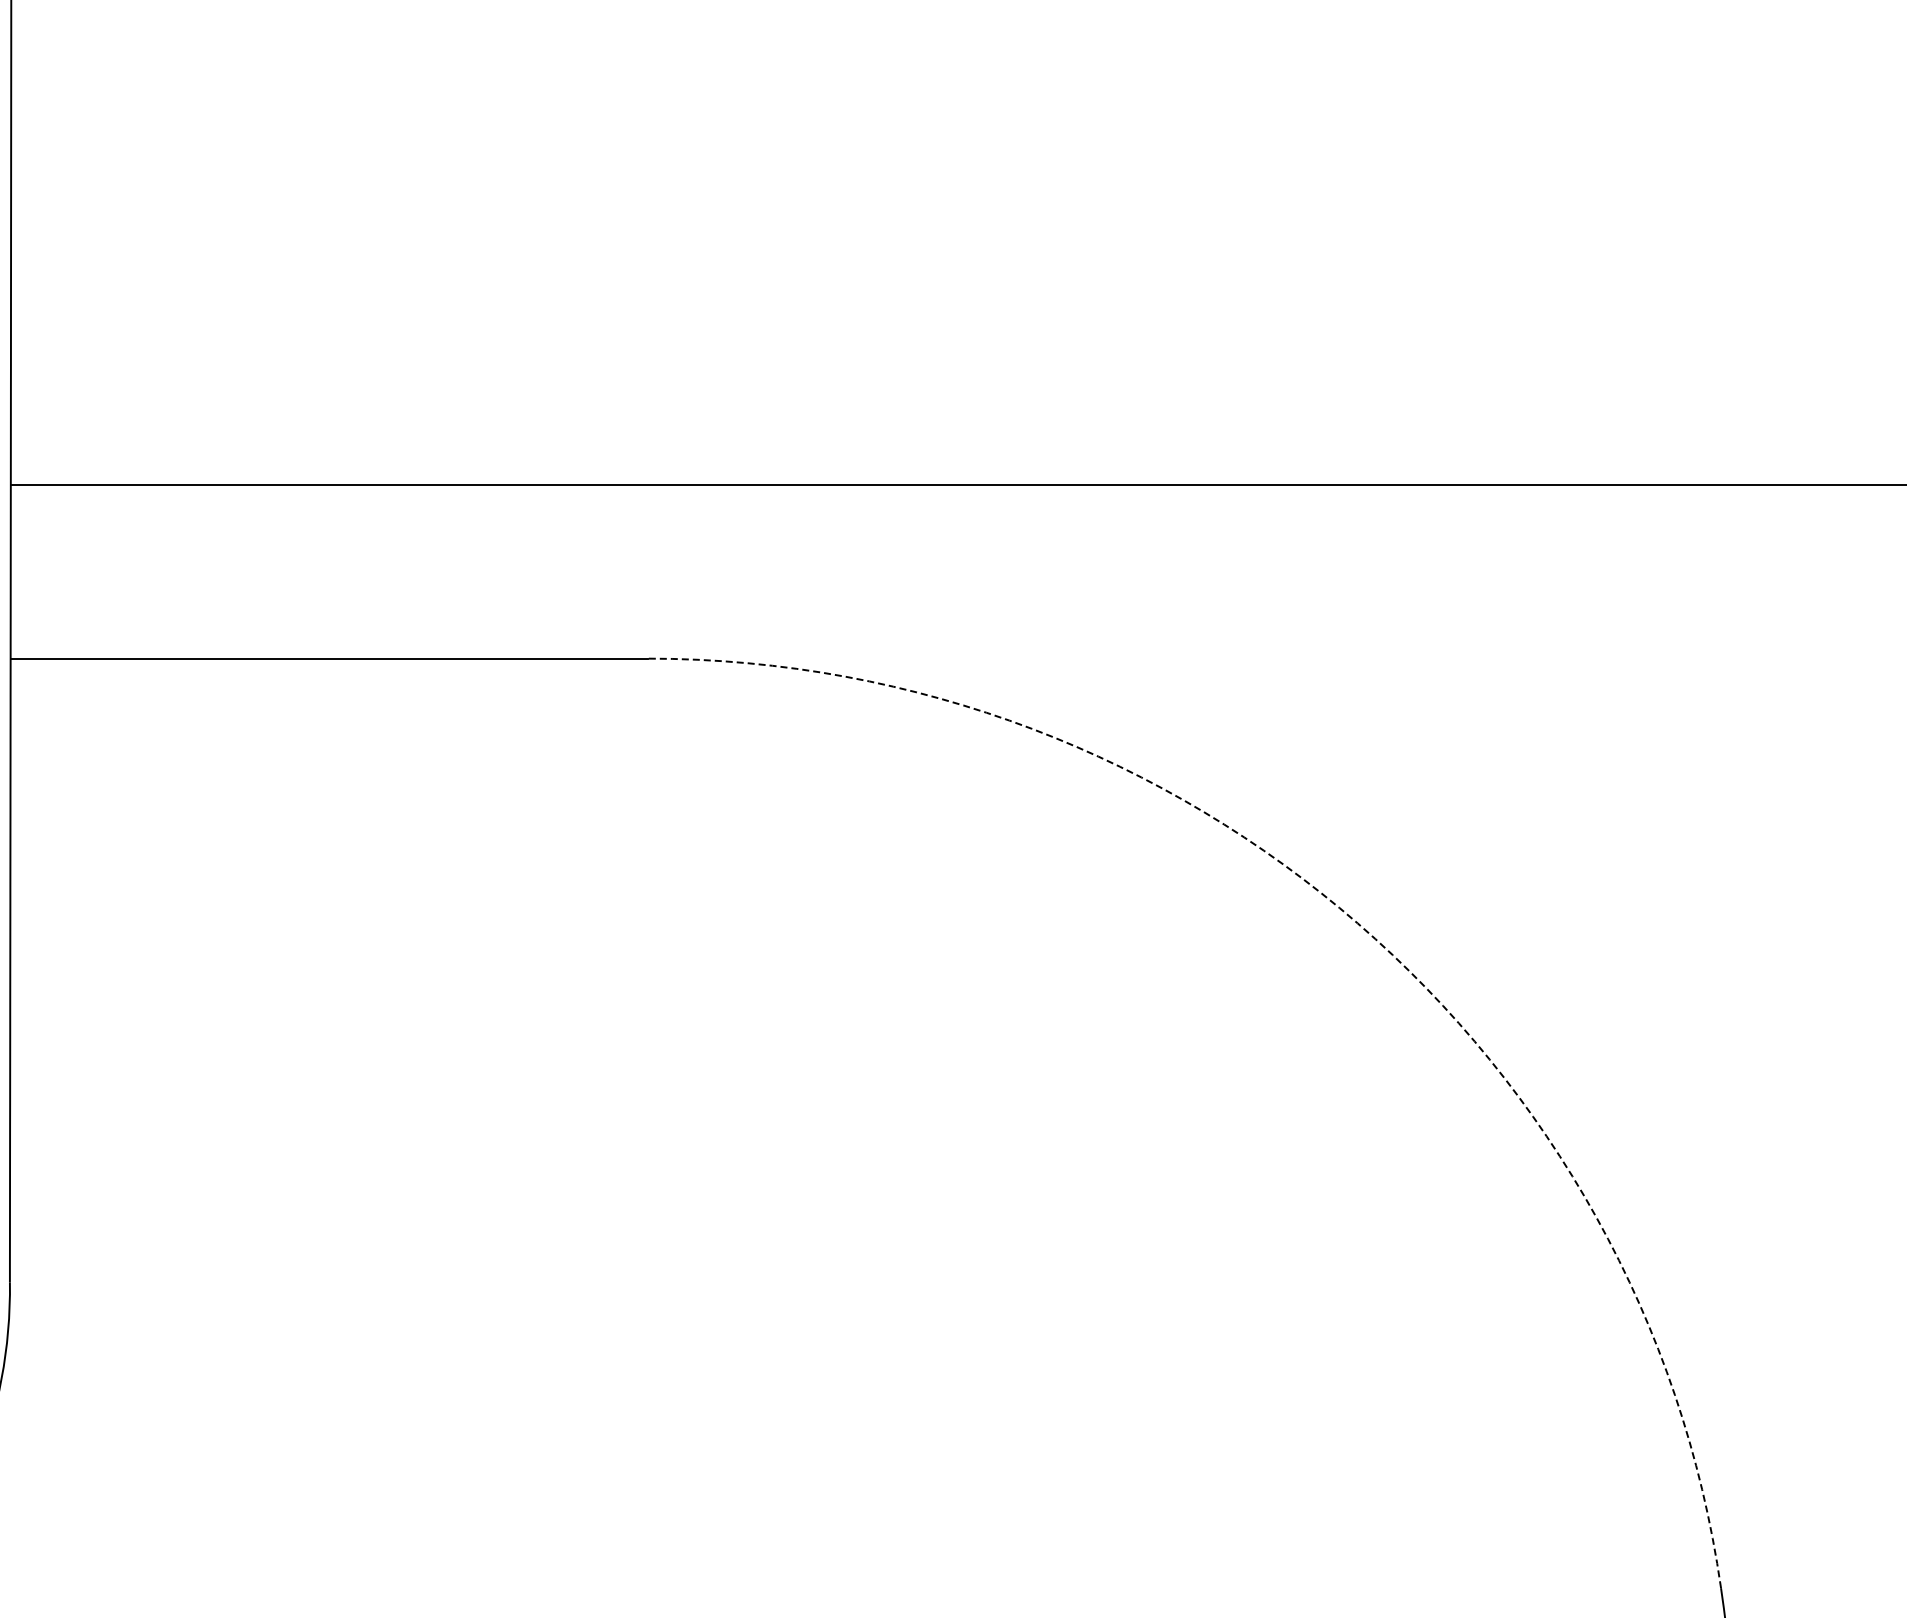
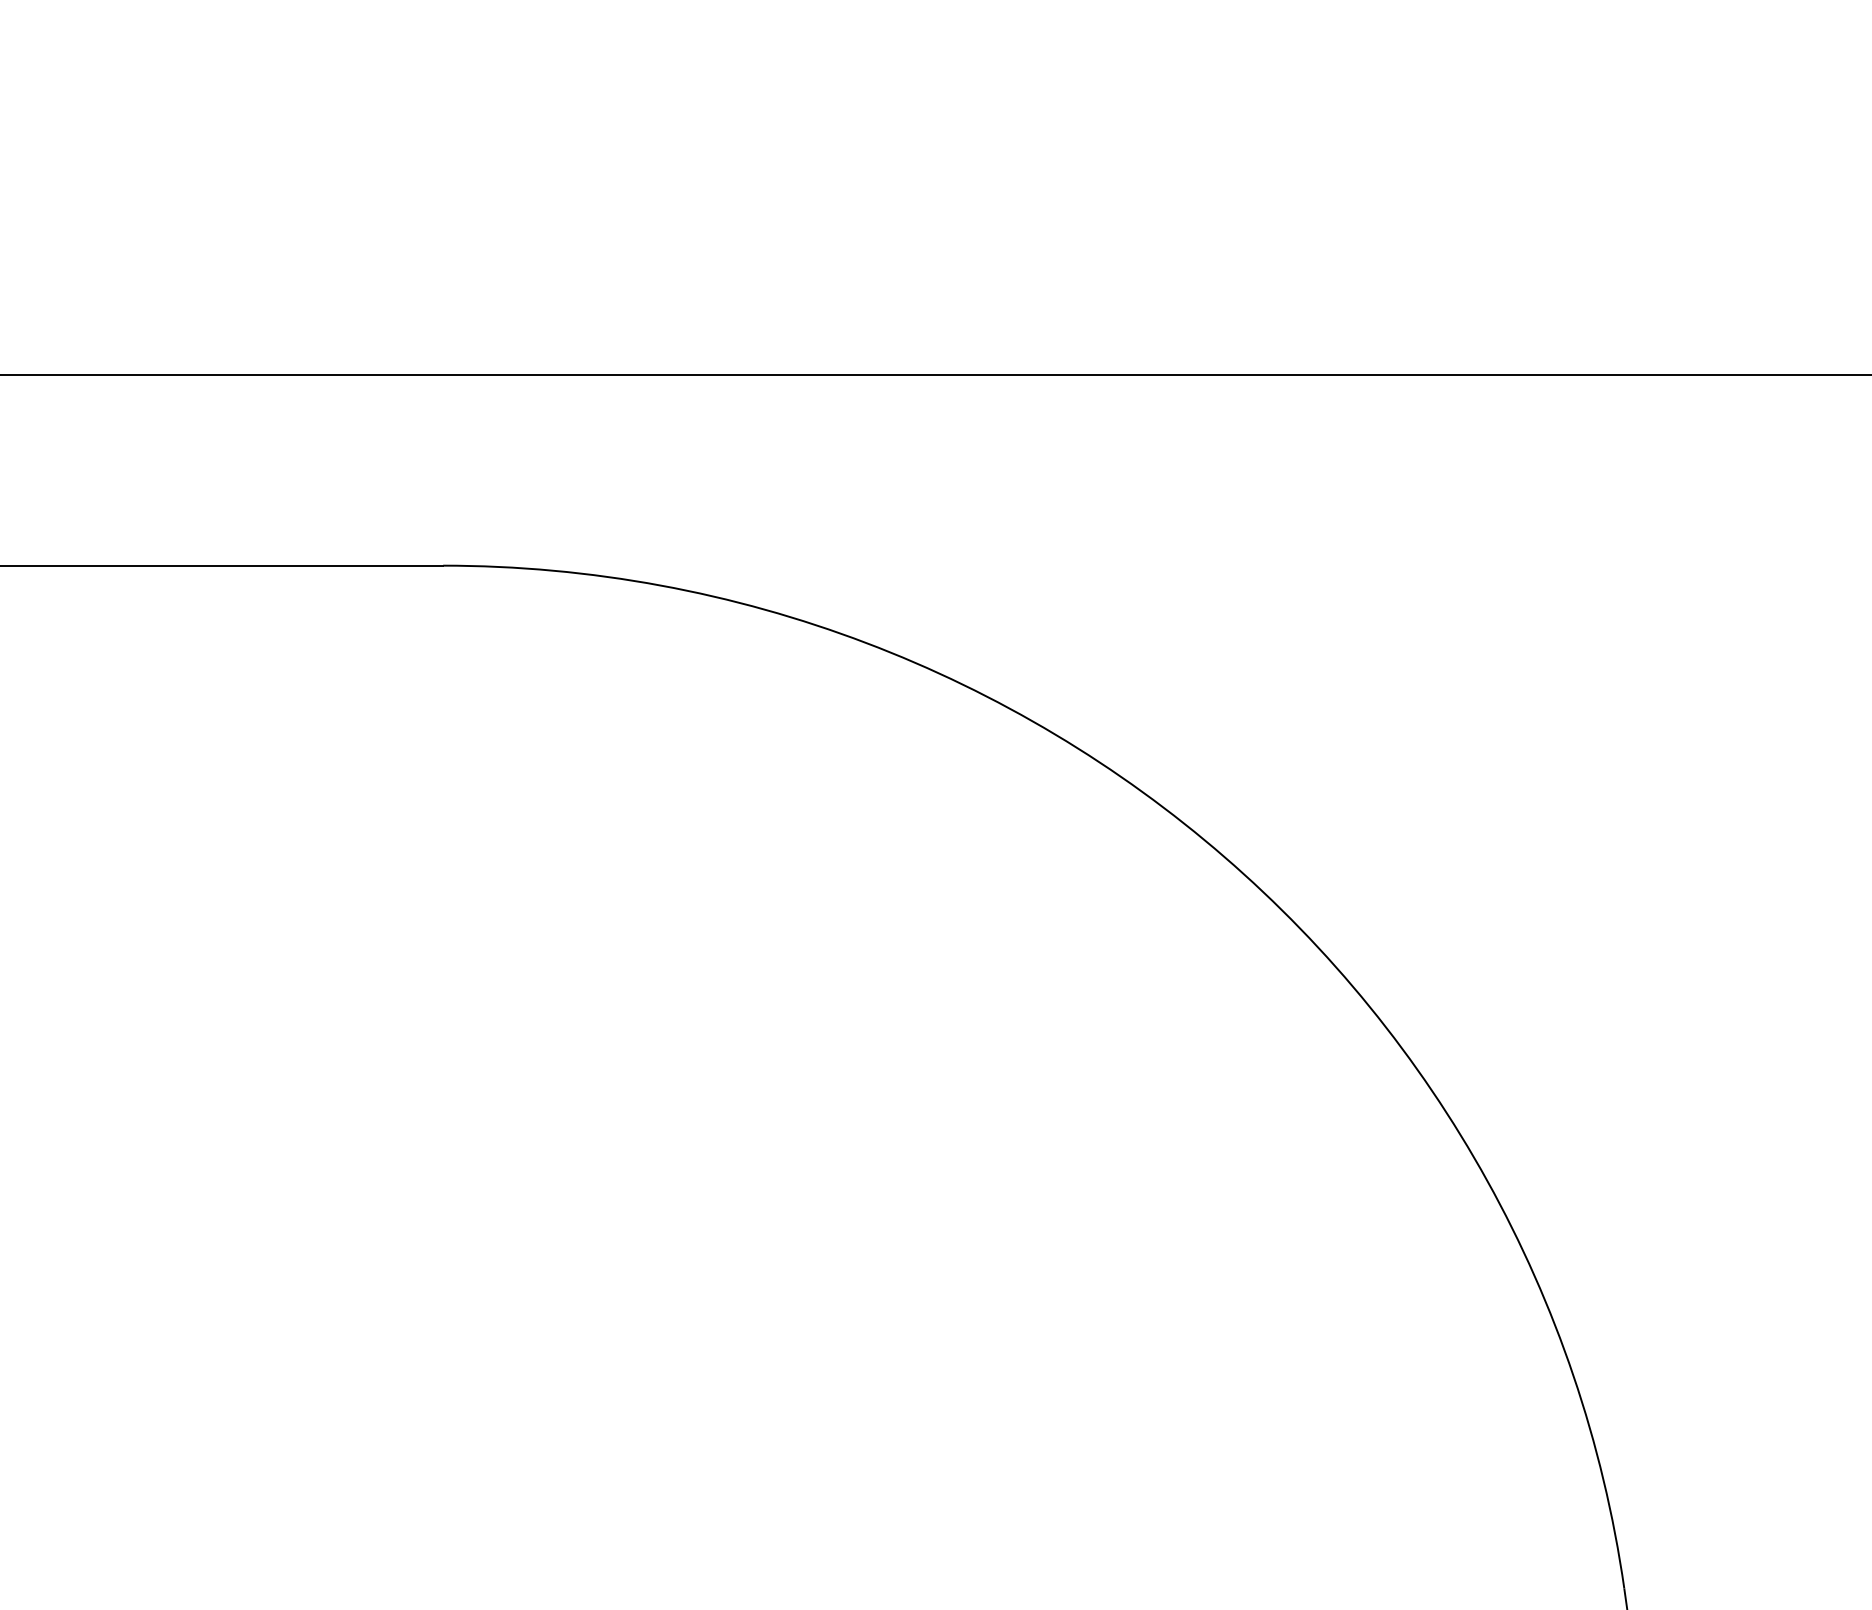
arc: (1357, 923) -> (1224, 857), dashed -> solid

